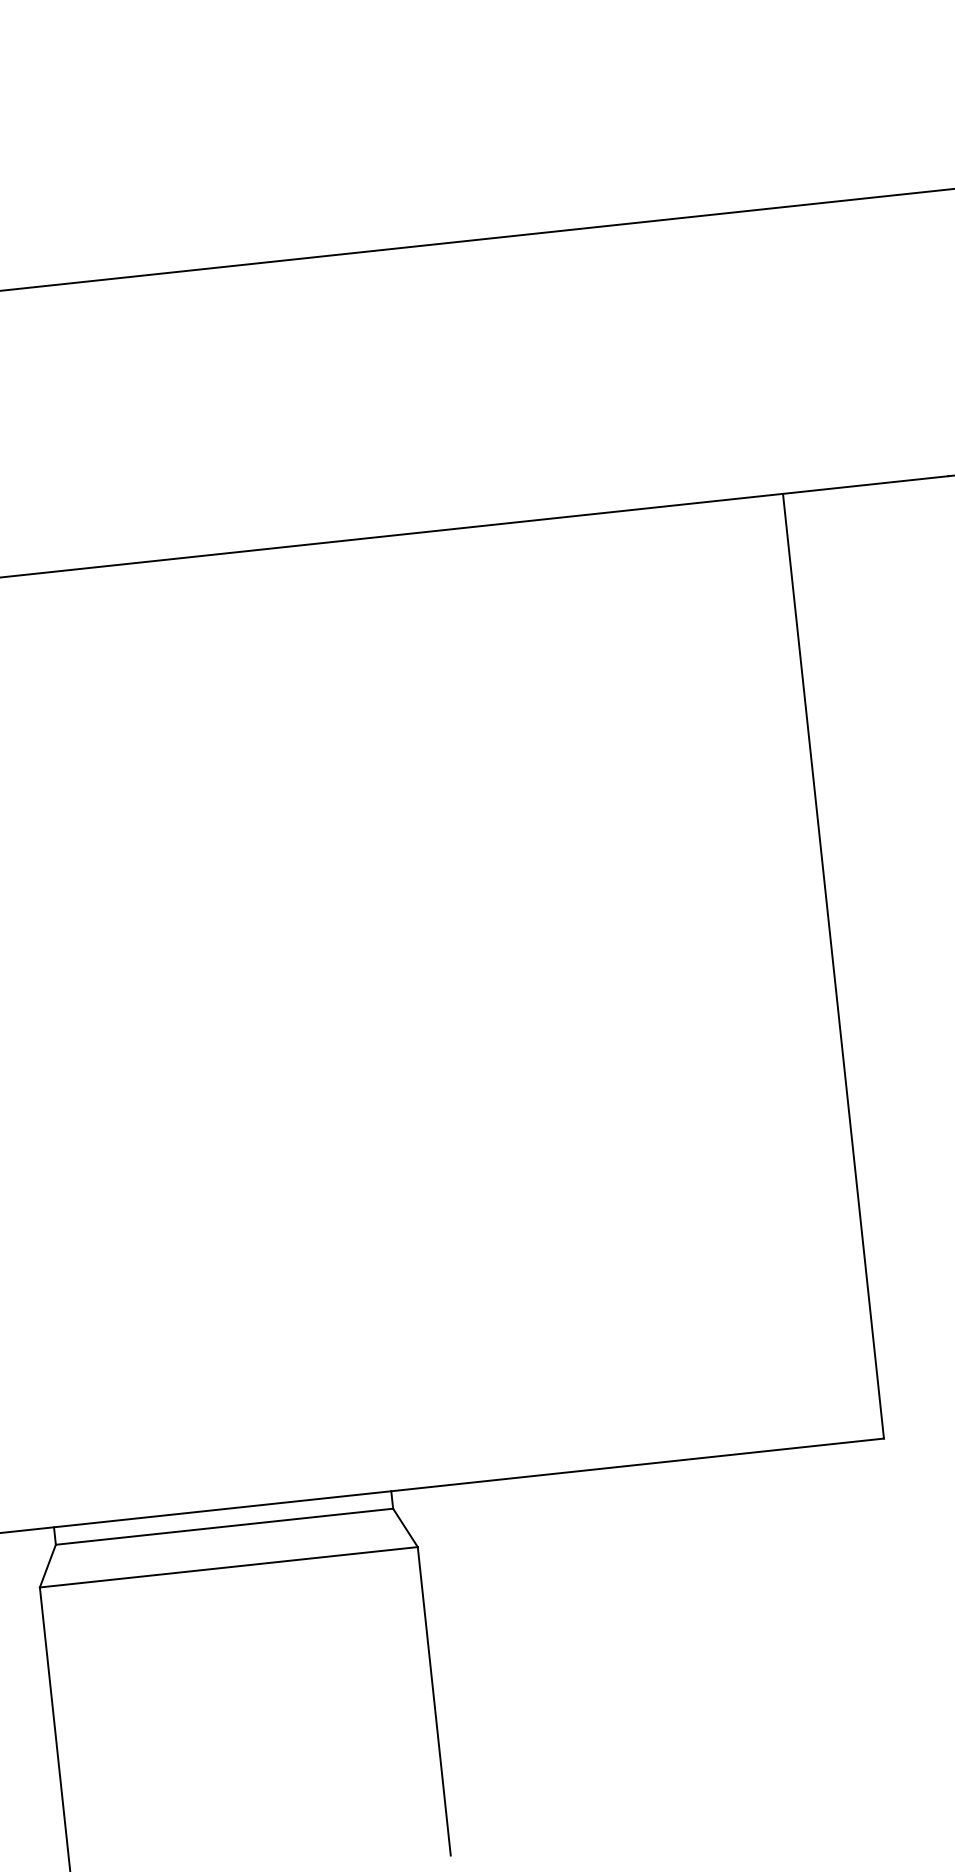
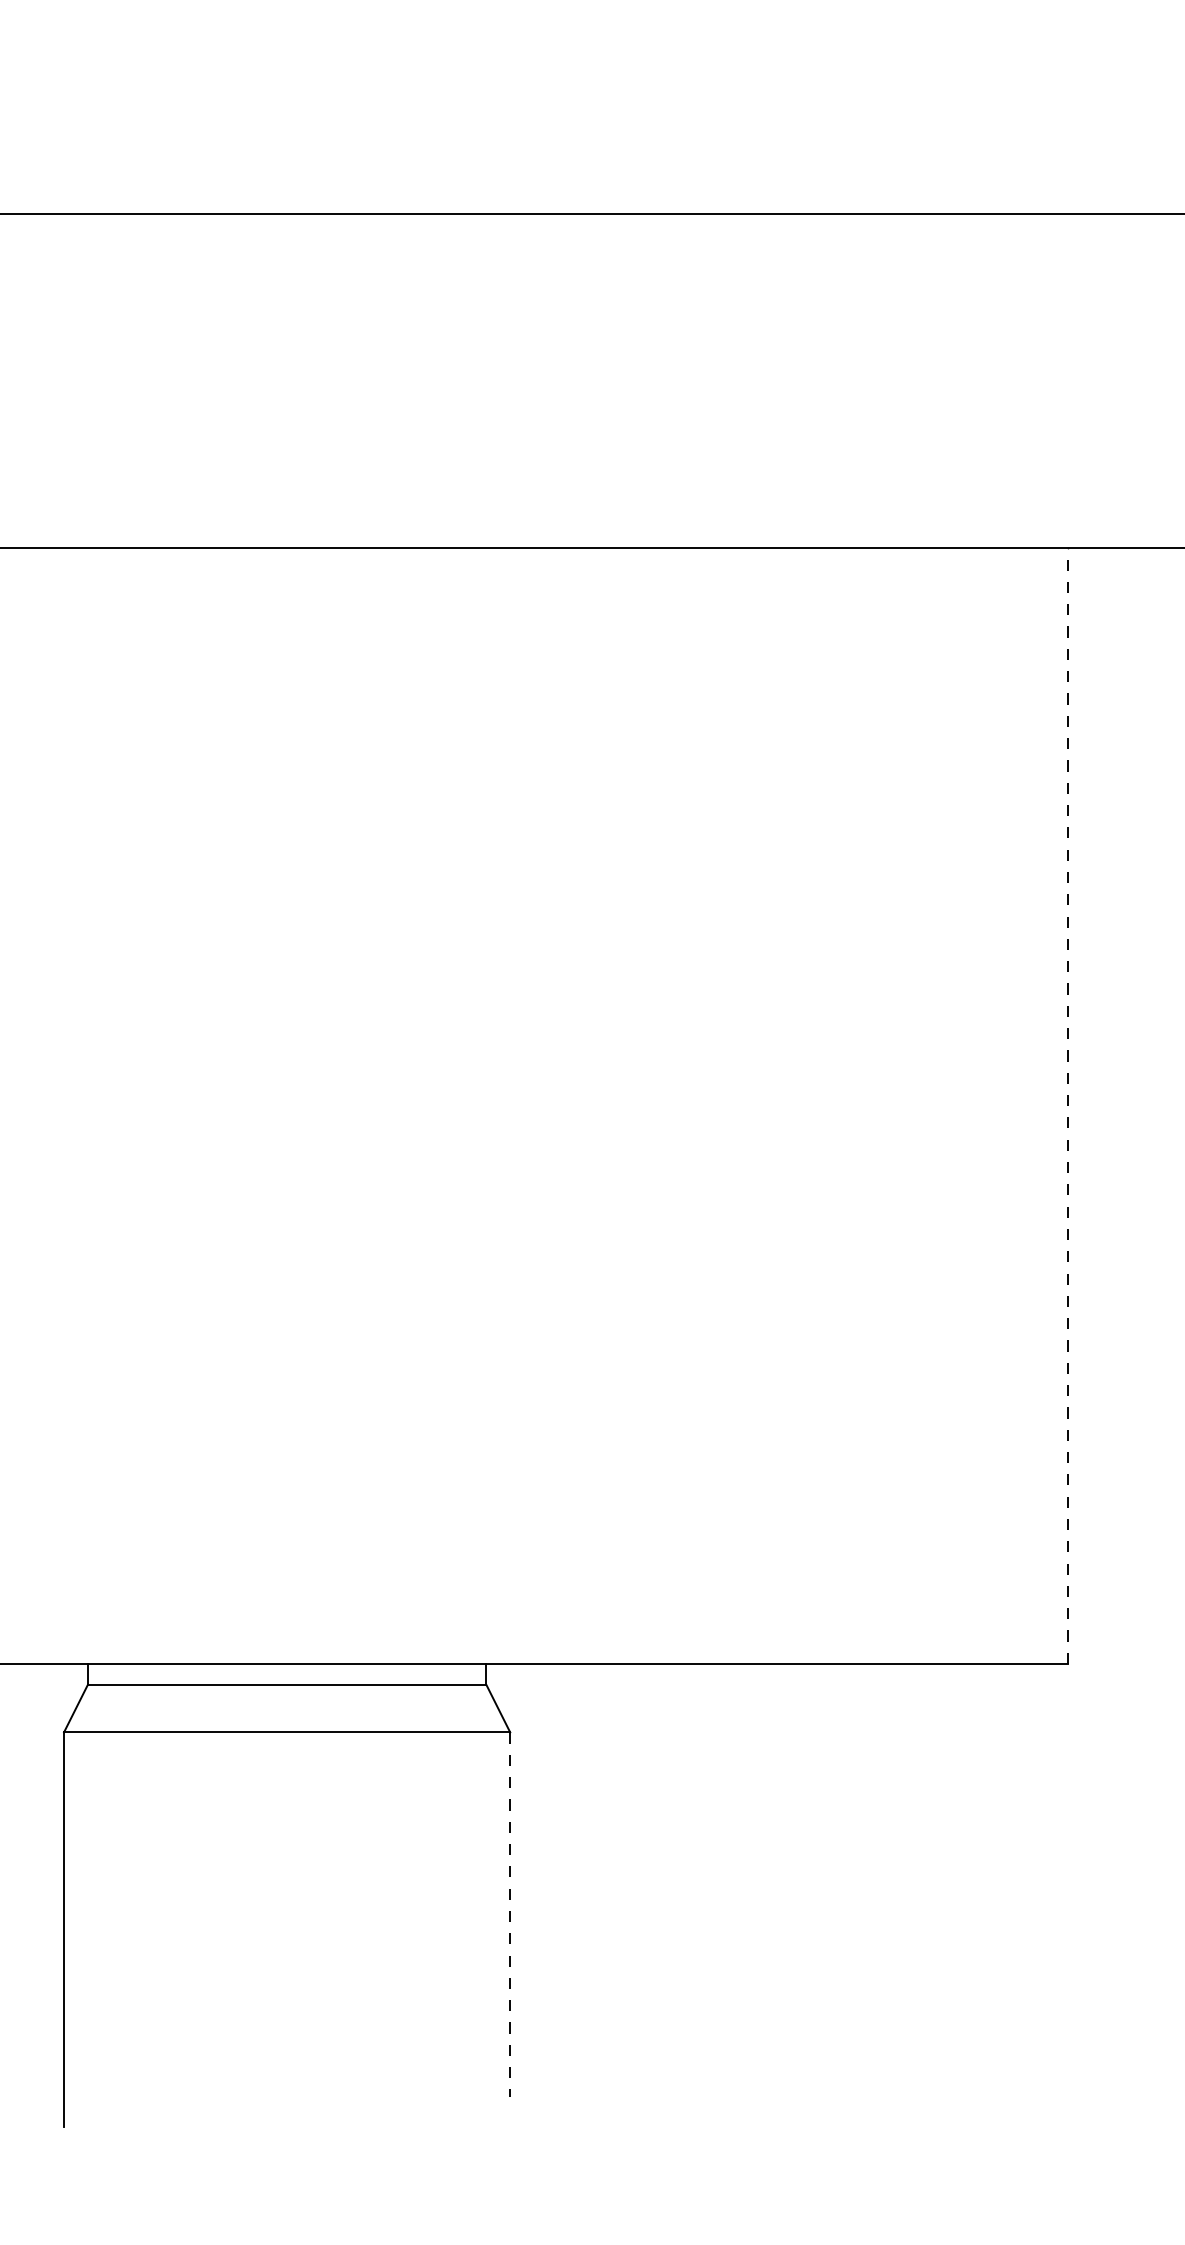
line: (833, 966) -> (1068, 1106), solid -> dashed
line: (434, 1702) -> (510, 1915), solid -> dashed

